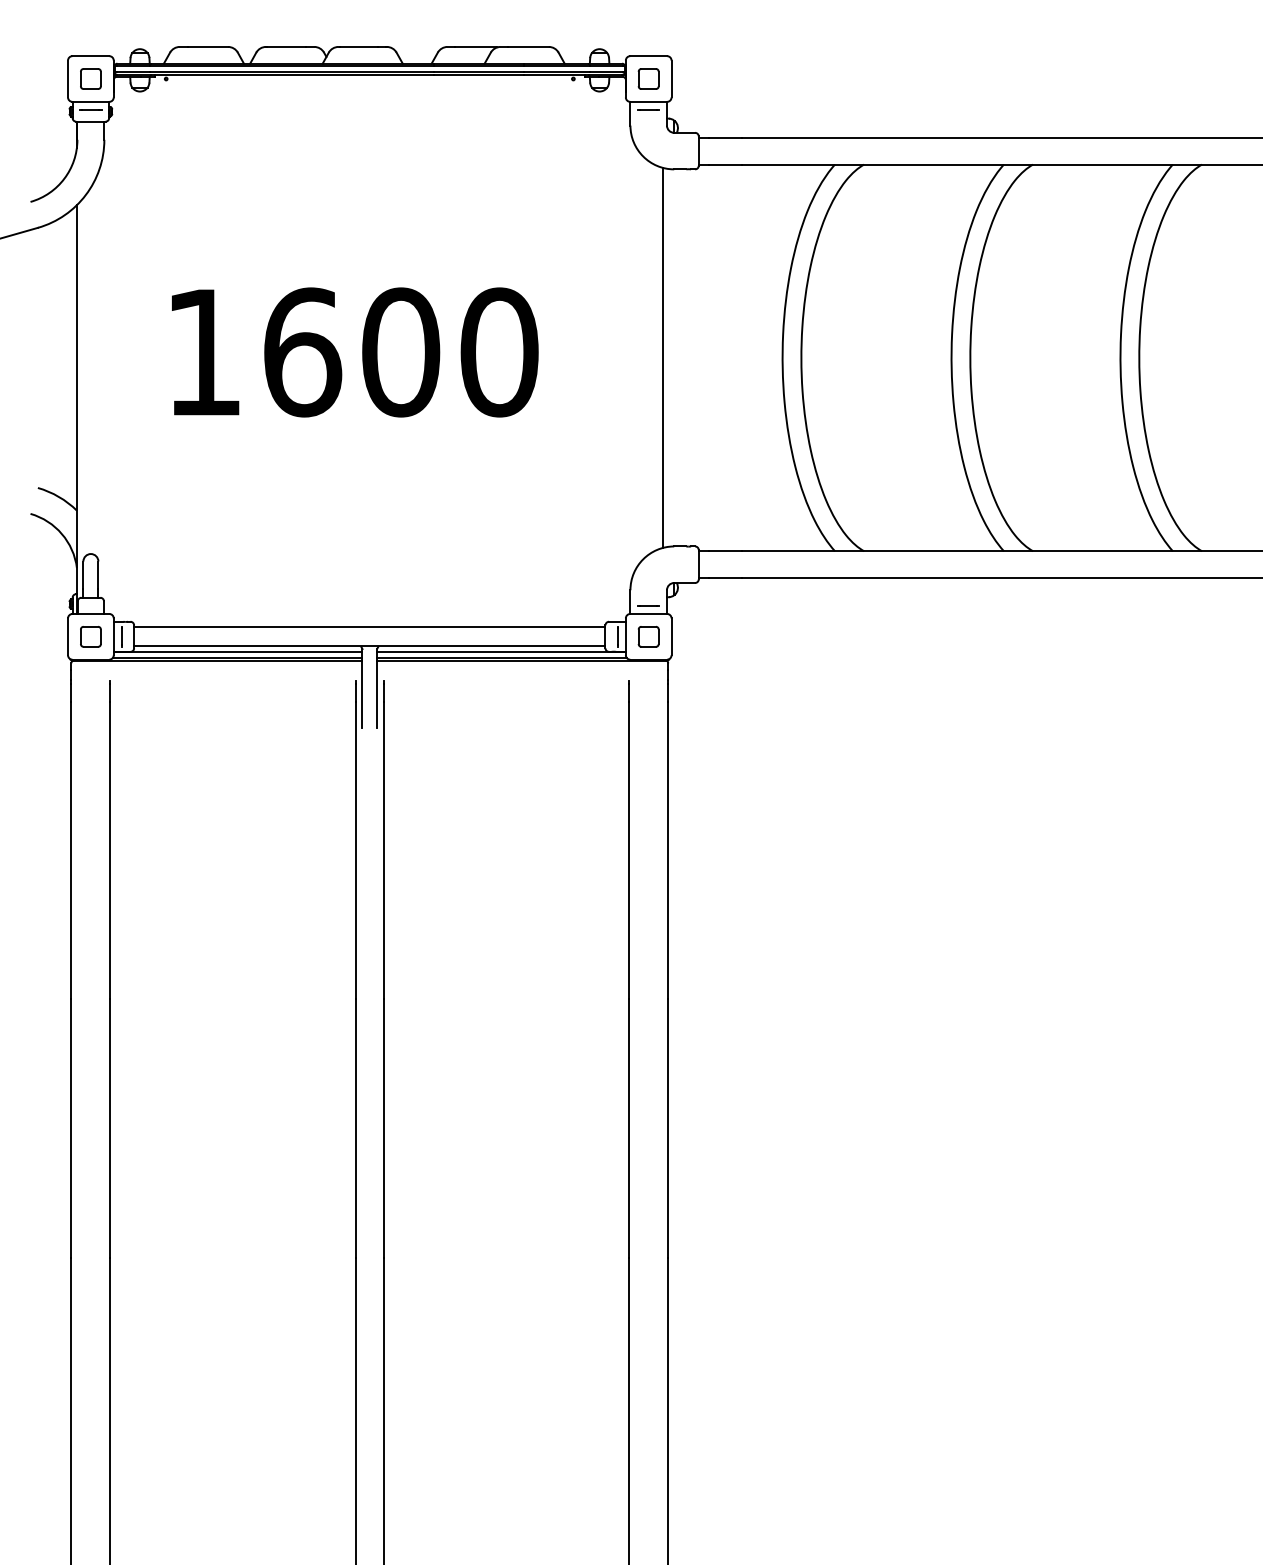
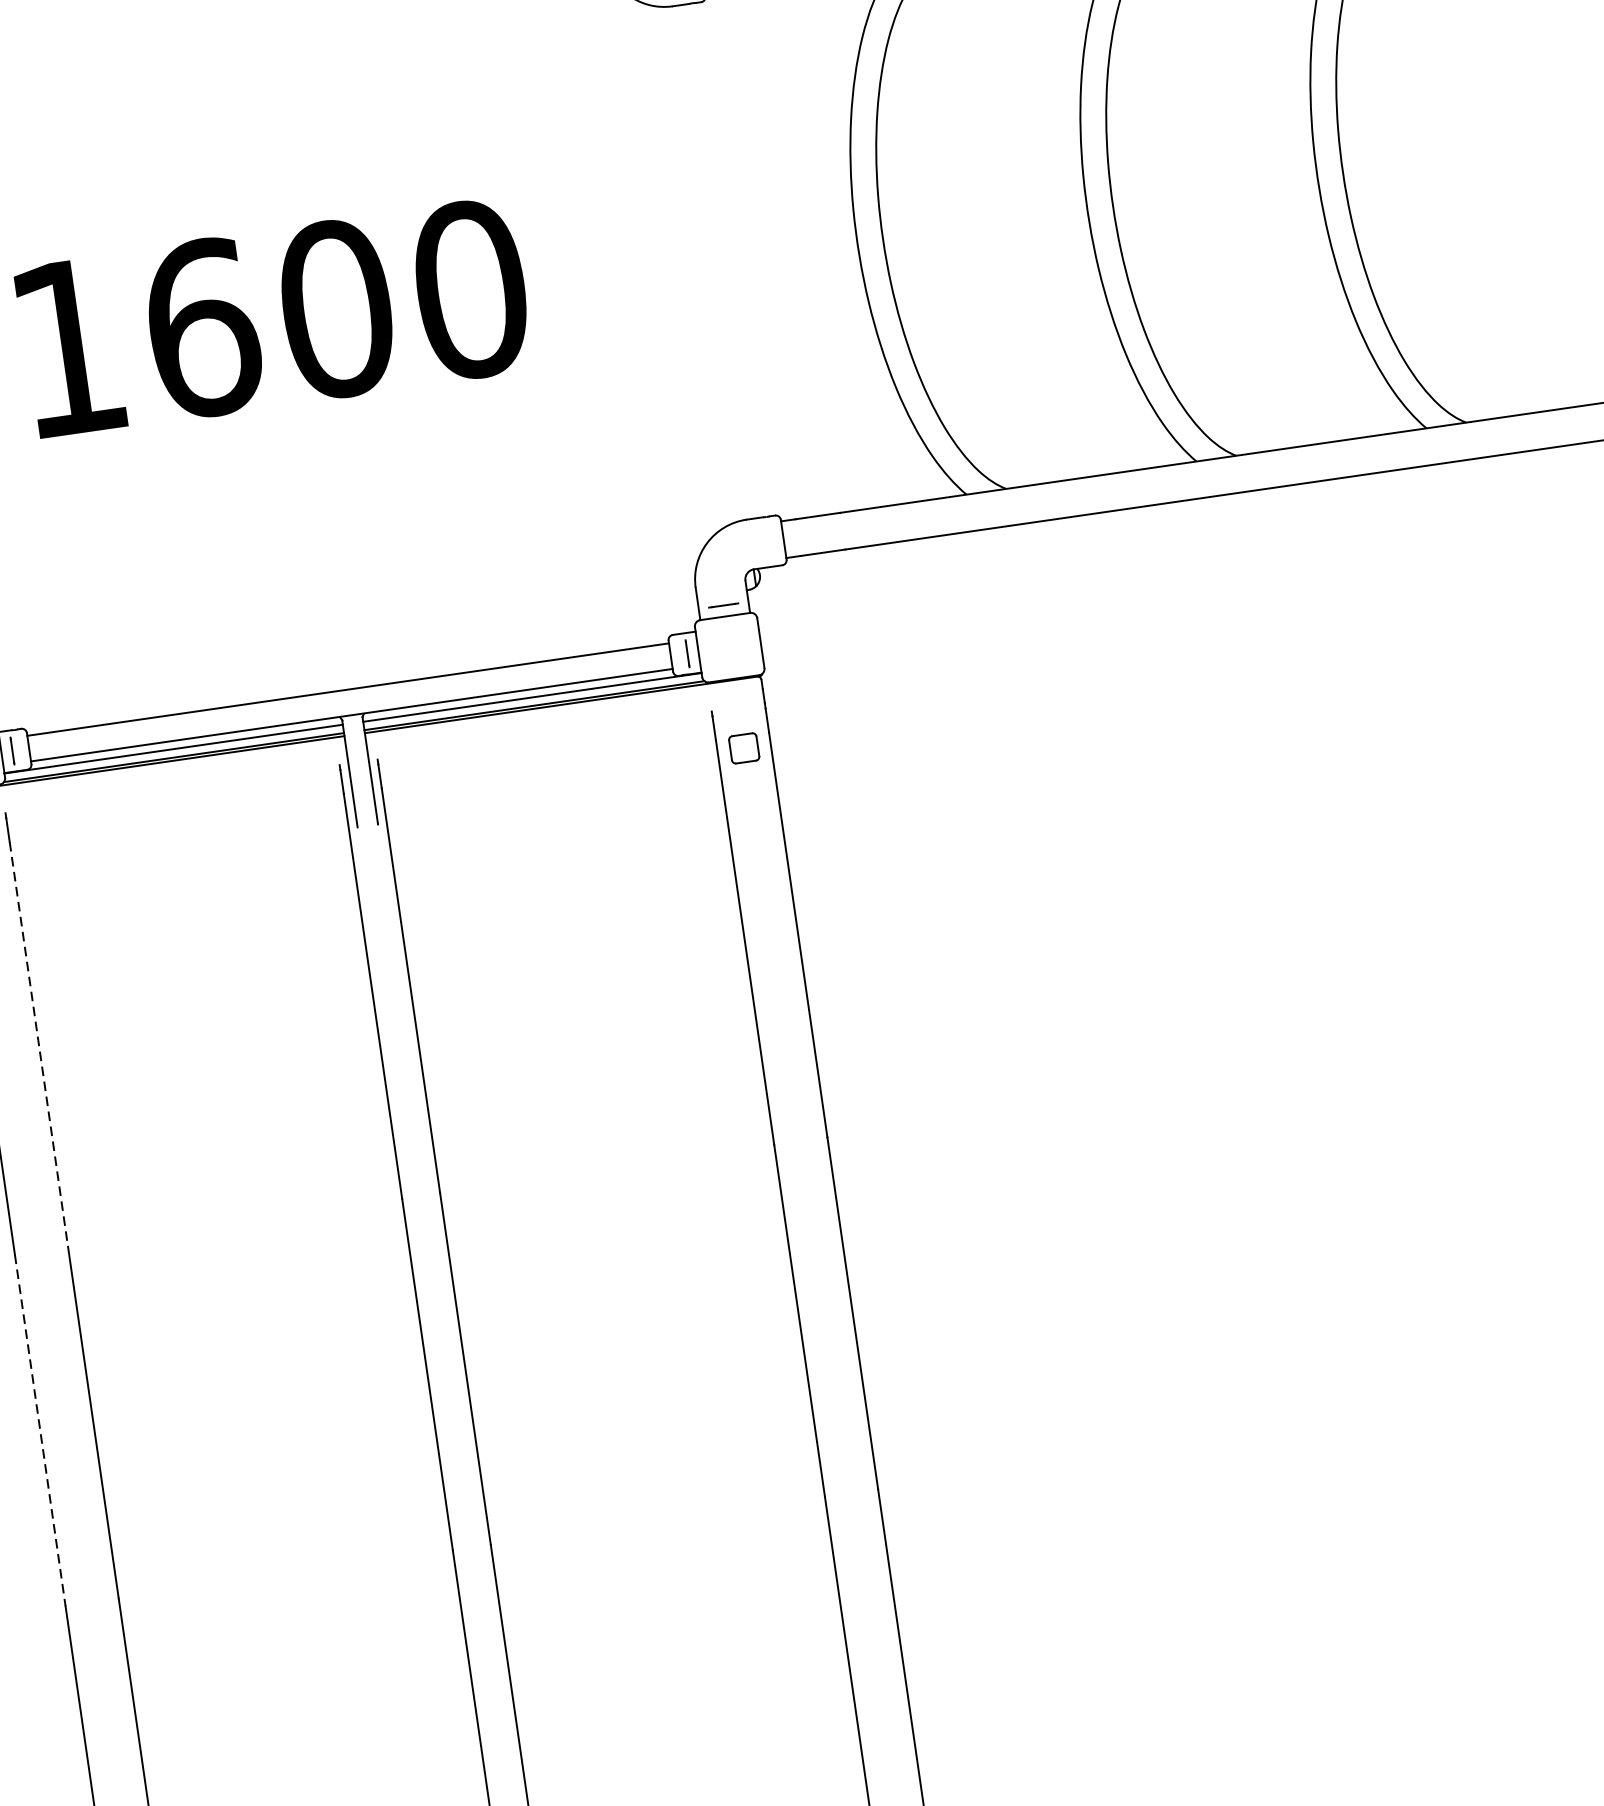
line: (662, 357) -> (693, 264), removed
part: (648, 636) -> (743, 748), moved
line: (110, 850) -> (38, 1044), solid -> dashed
line: (71, 1129) -> (40, 1431), solid -> dashed

